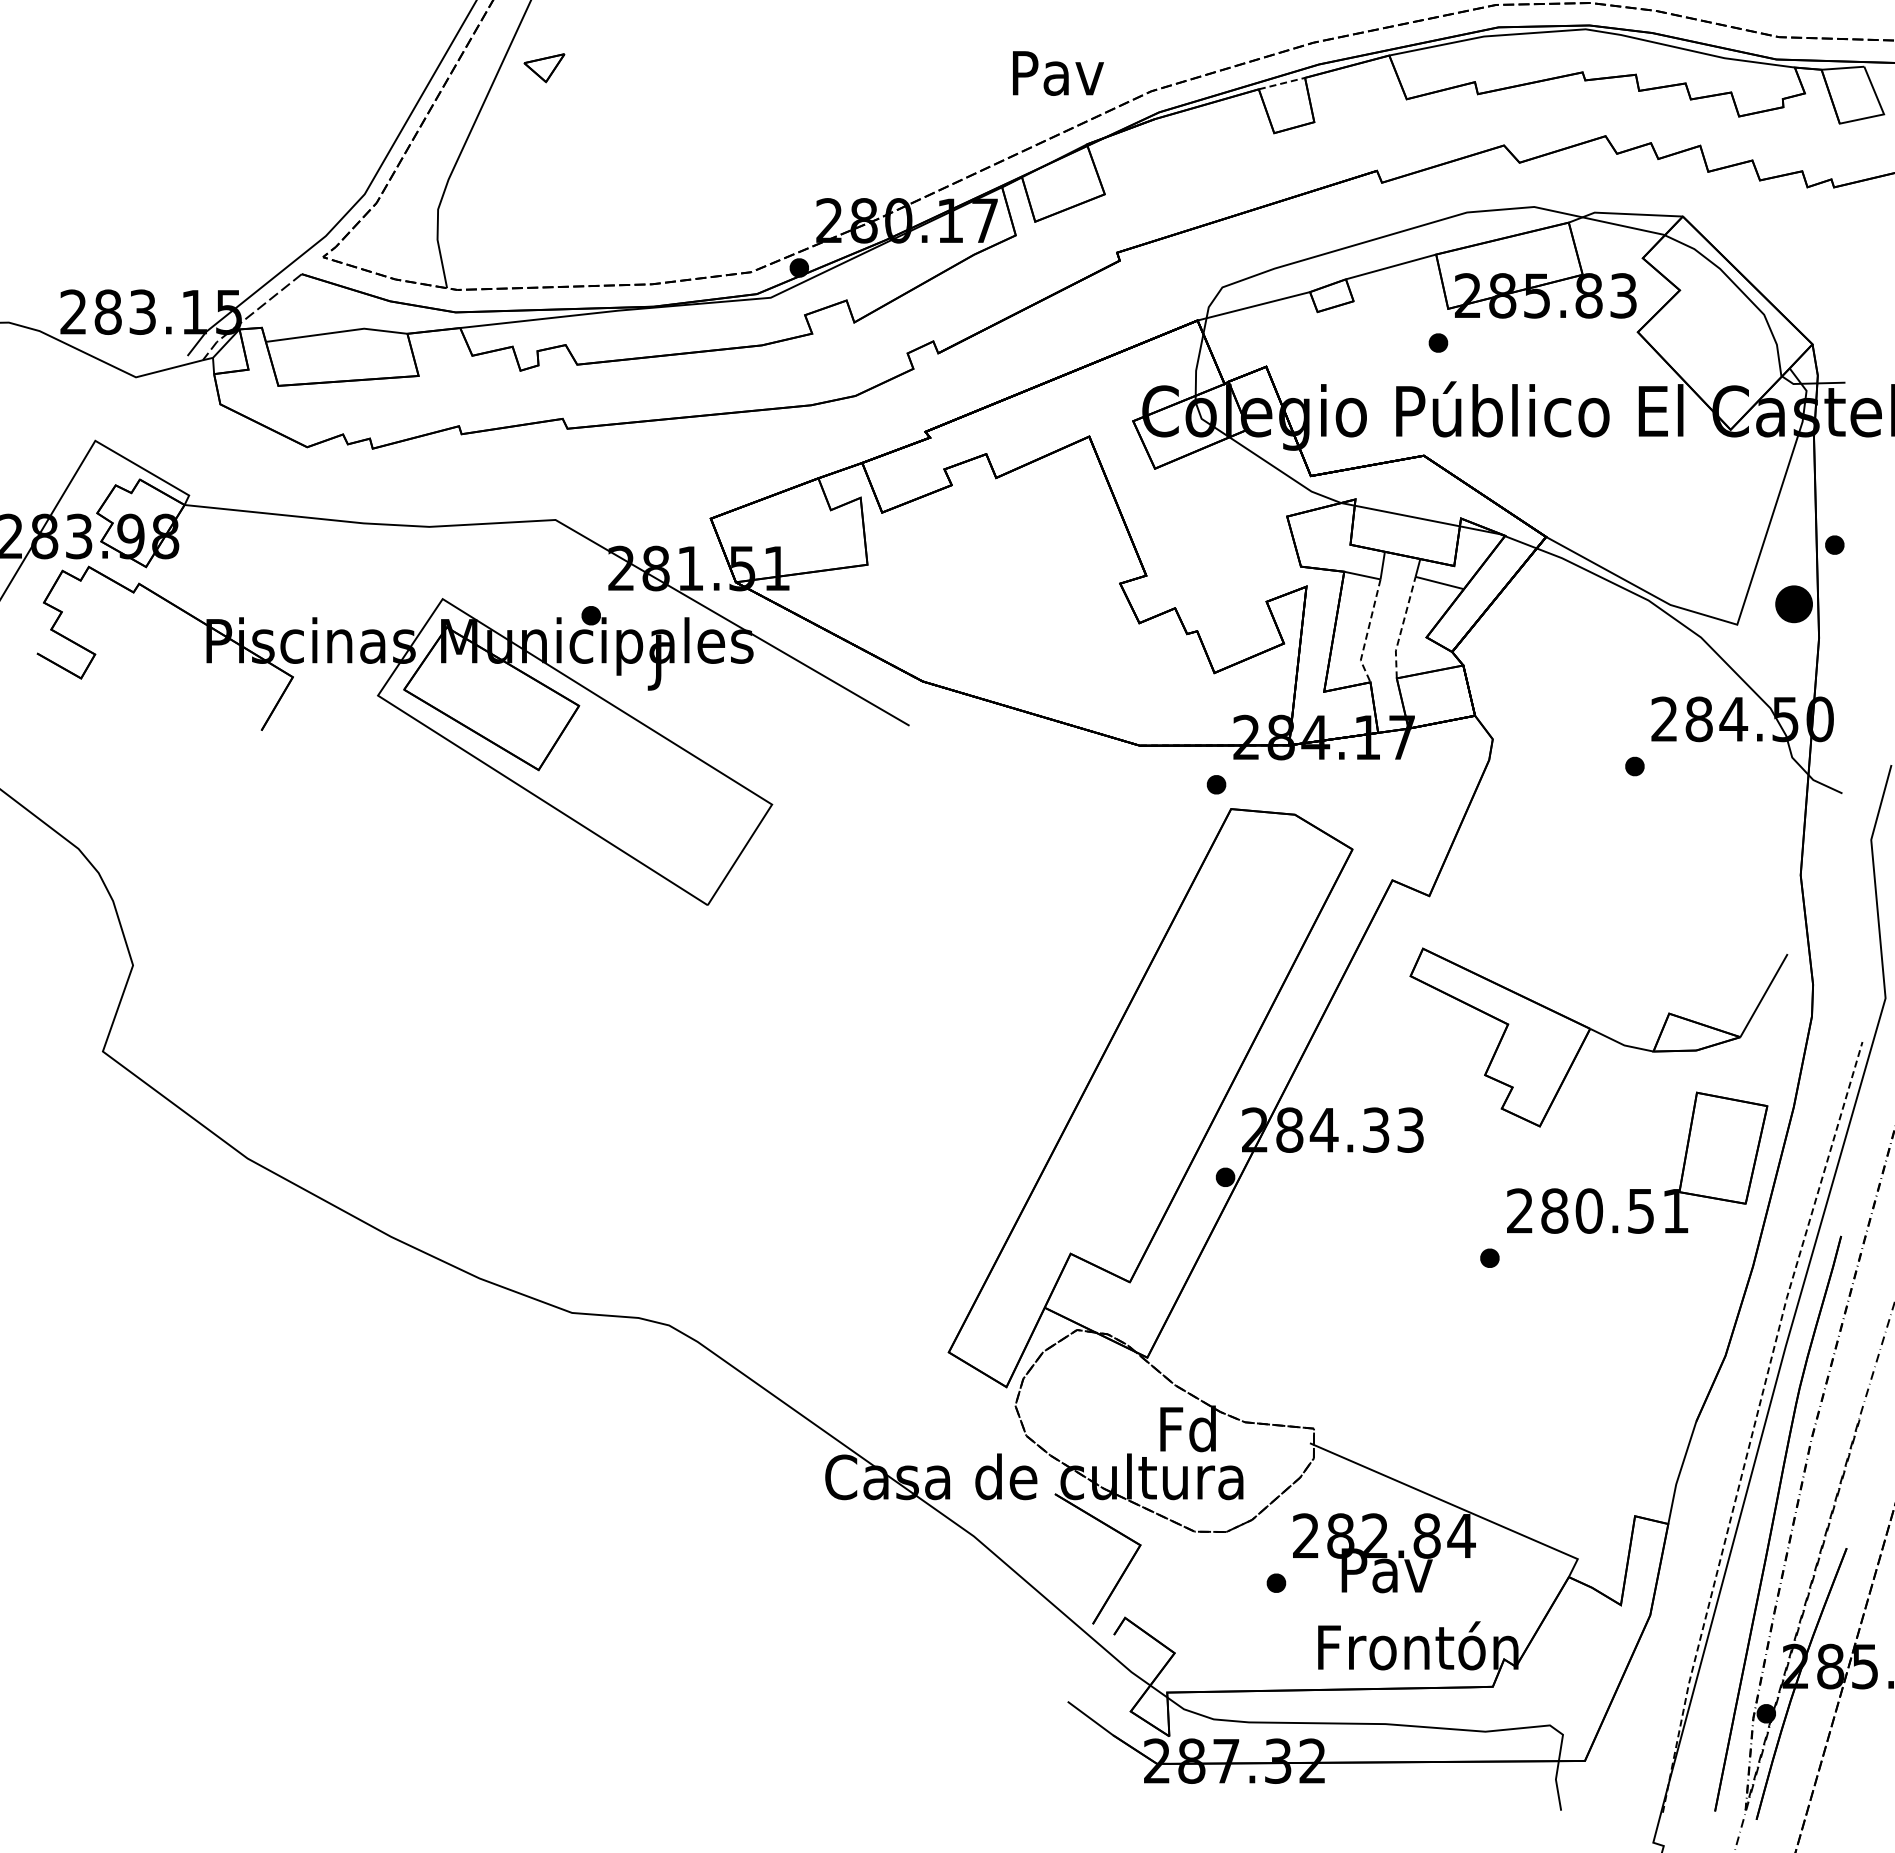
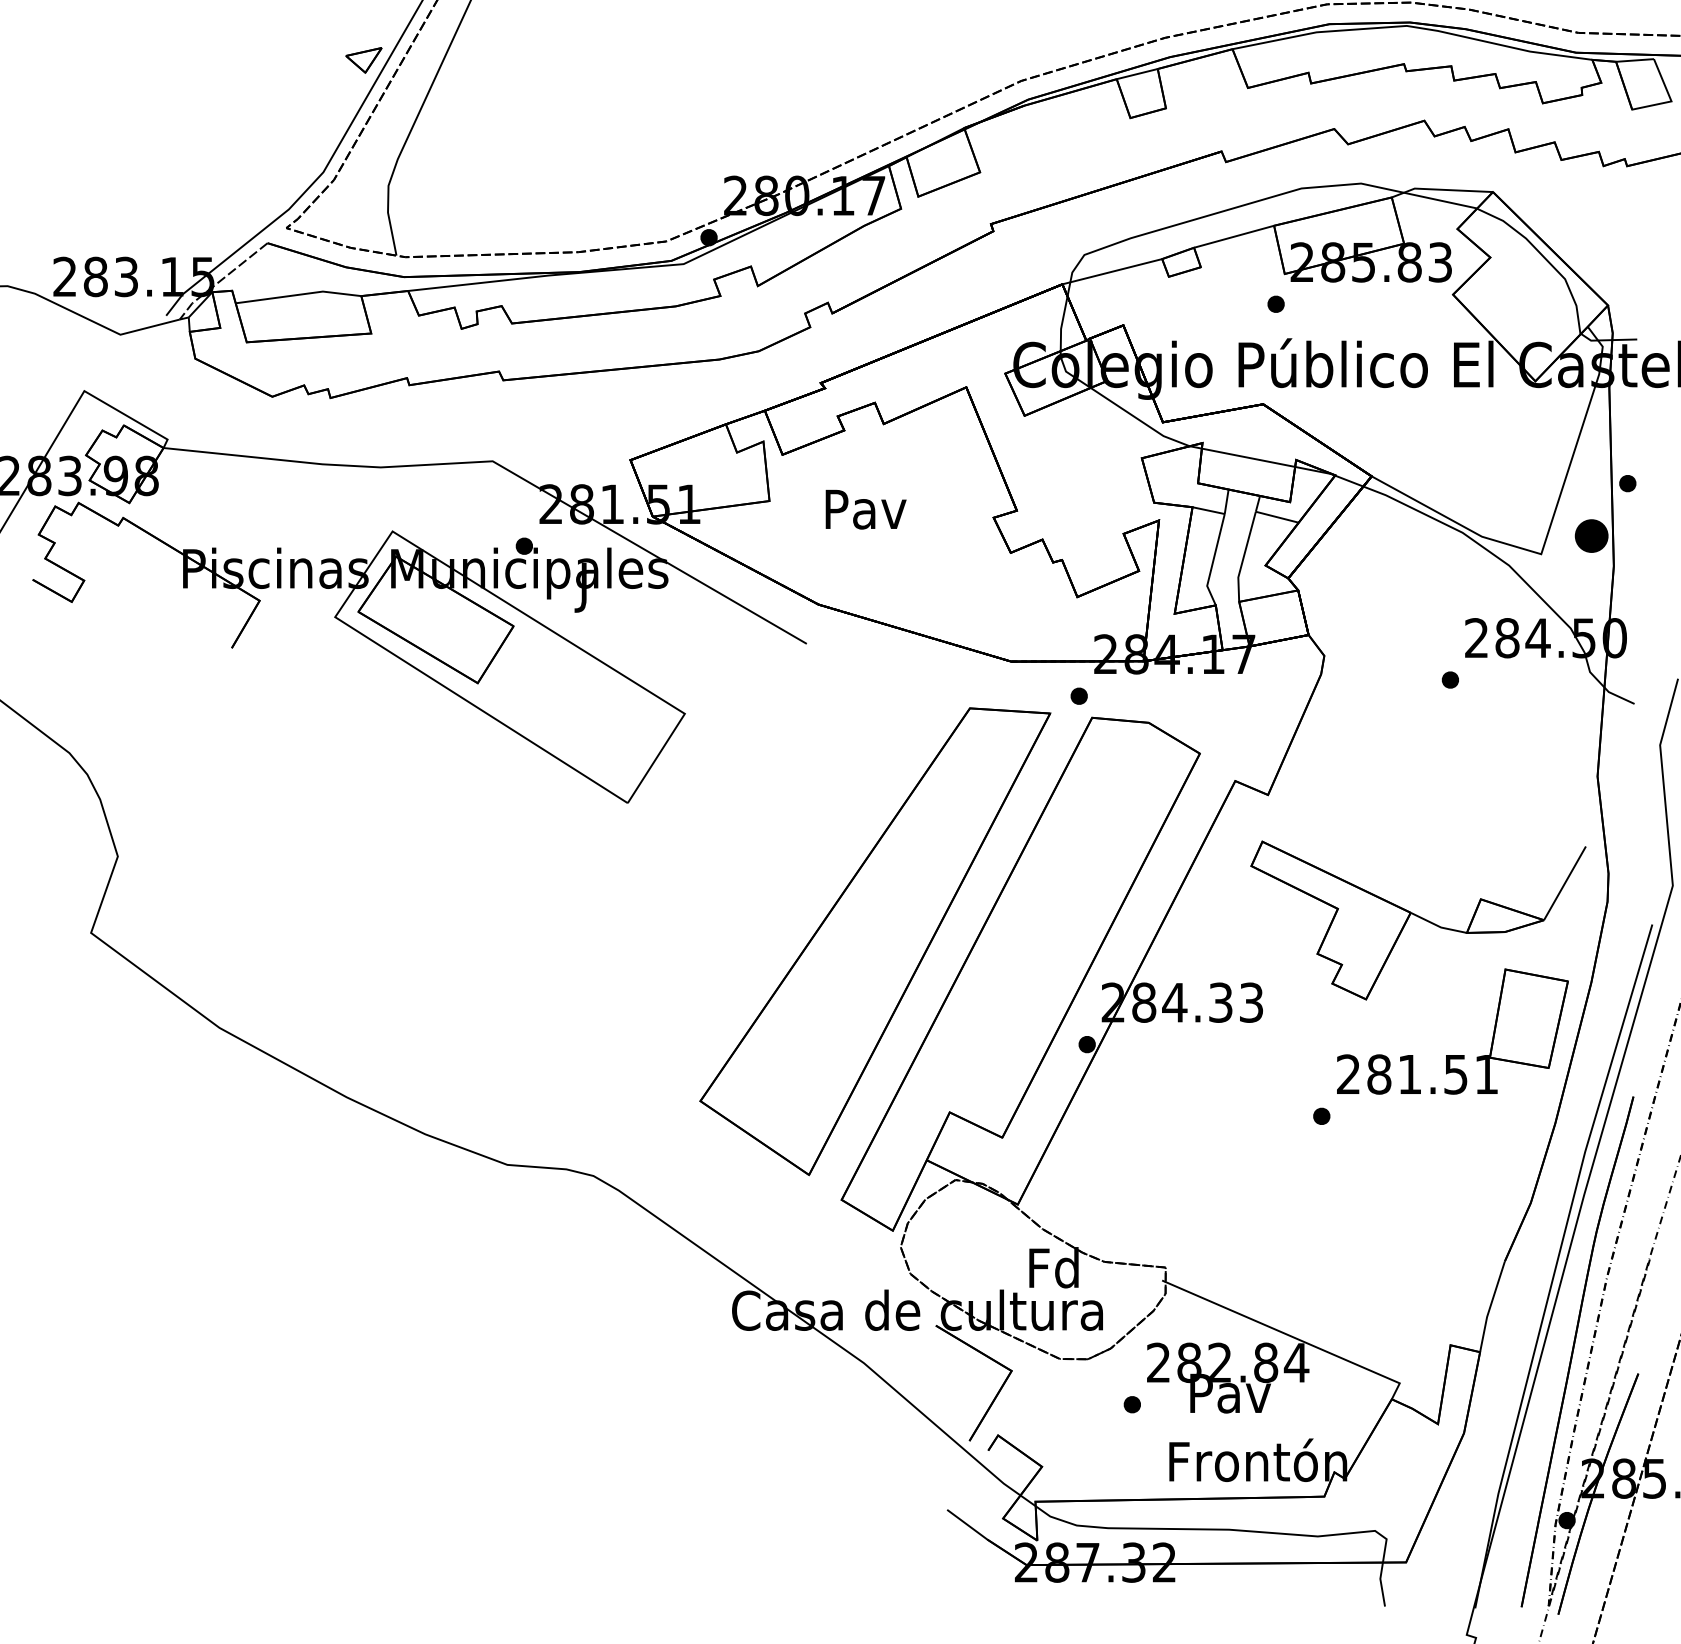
part: (544, 68) -> (364, 60), moved
text: (1058, 73) -> (866, 509), moved
line: (1281, 83) -> (1136, 74), dashed -> solid
line: (1402, 627) -> (1244, 556), dashed -> solid
line: (1367, 632) -> (1213, 561), dashed -> solid
part: (986, 1061) -> (875, 941), added
text: (1589, 1210) -> (1410, 1073), 280.51 -> 281.51
line: (1754, 1425) -> (1556, 1264), dashed -> solid

